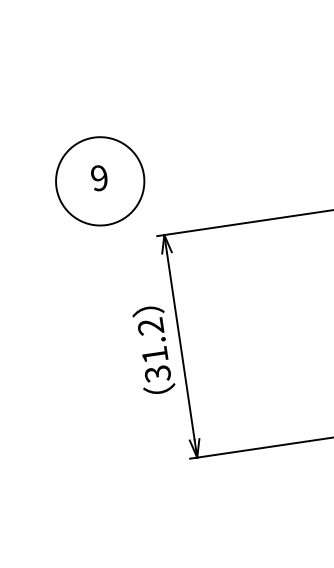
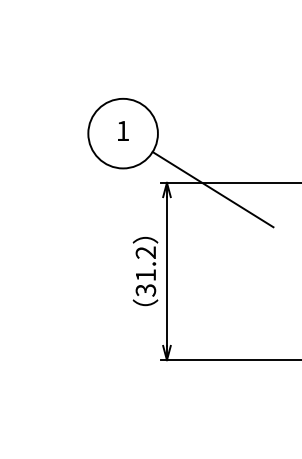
text: (98, 177) -> (122, 130), 9 -> 1
line: (222, 234) -> (212, 189), added

